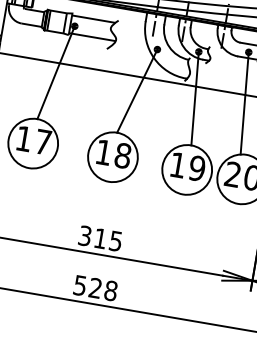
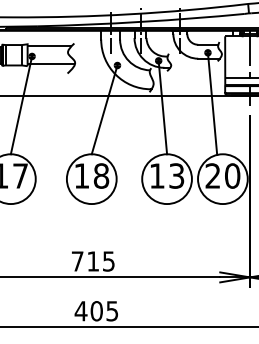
text: (197, 167) -> (176, 175), 19 -> 13
text: (85, 236) -> (77, 261), 315 -> 715
text: (95, 288) -> (96, 311), 528 -> 405

